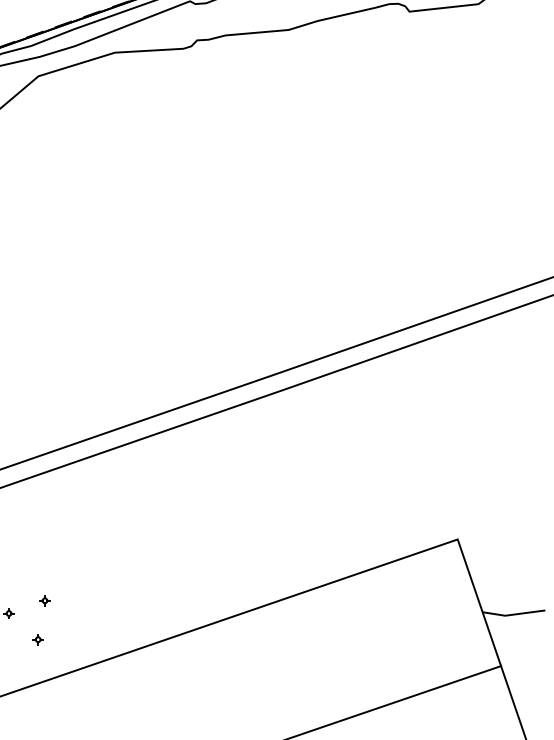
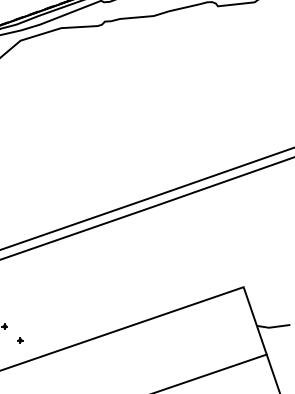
part: (43, 600) -> (23, 319), removed

